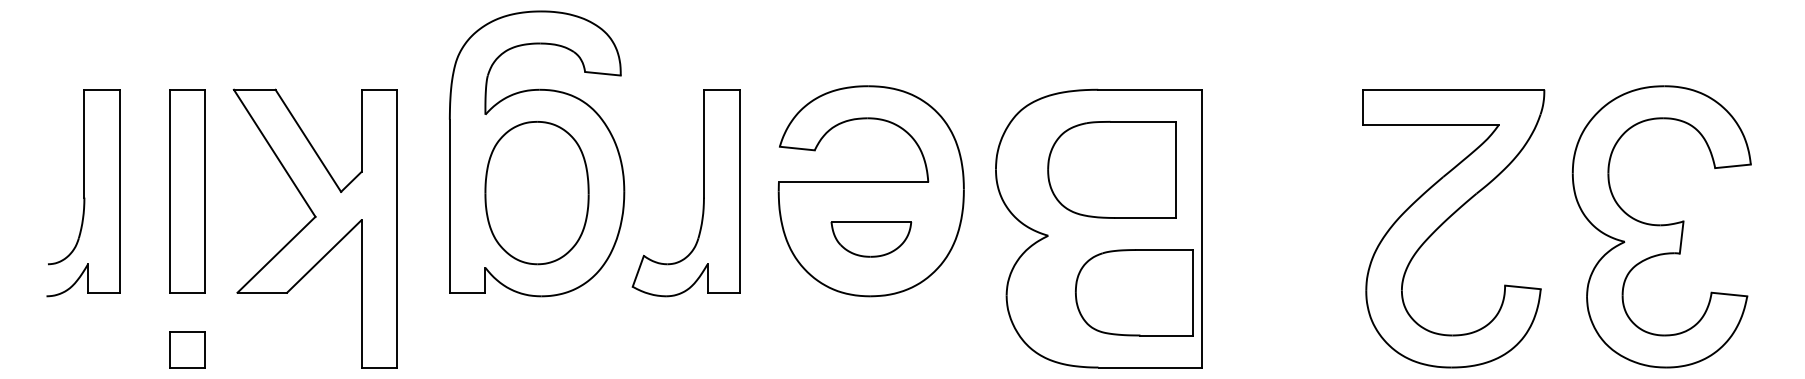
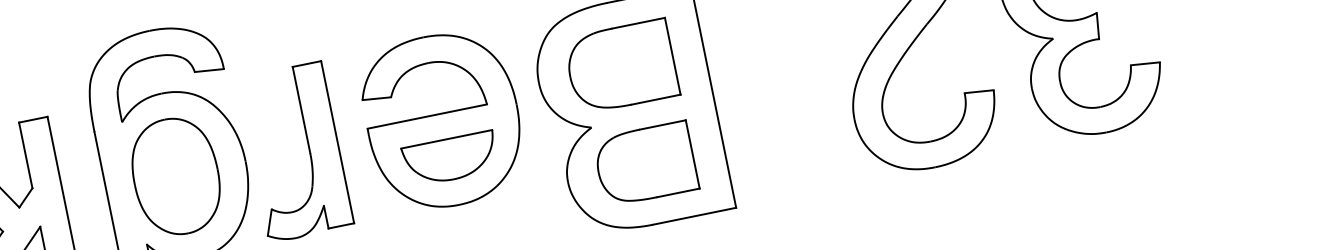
part: (1111, 169) -> (620, 66), moved
part: (871, 239) -> (450, 159), size x1.43
part: (1133, 292) -> (644, 163), moved

